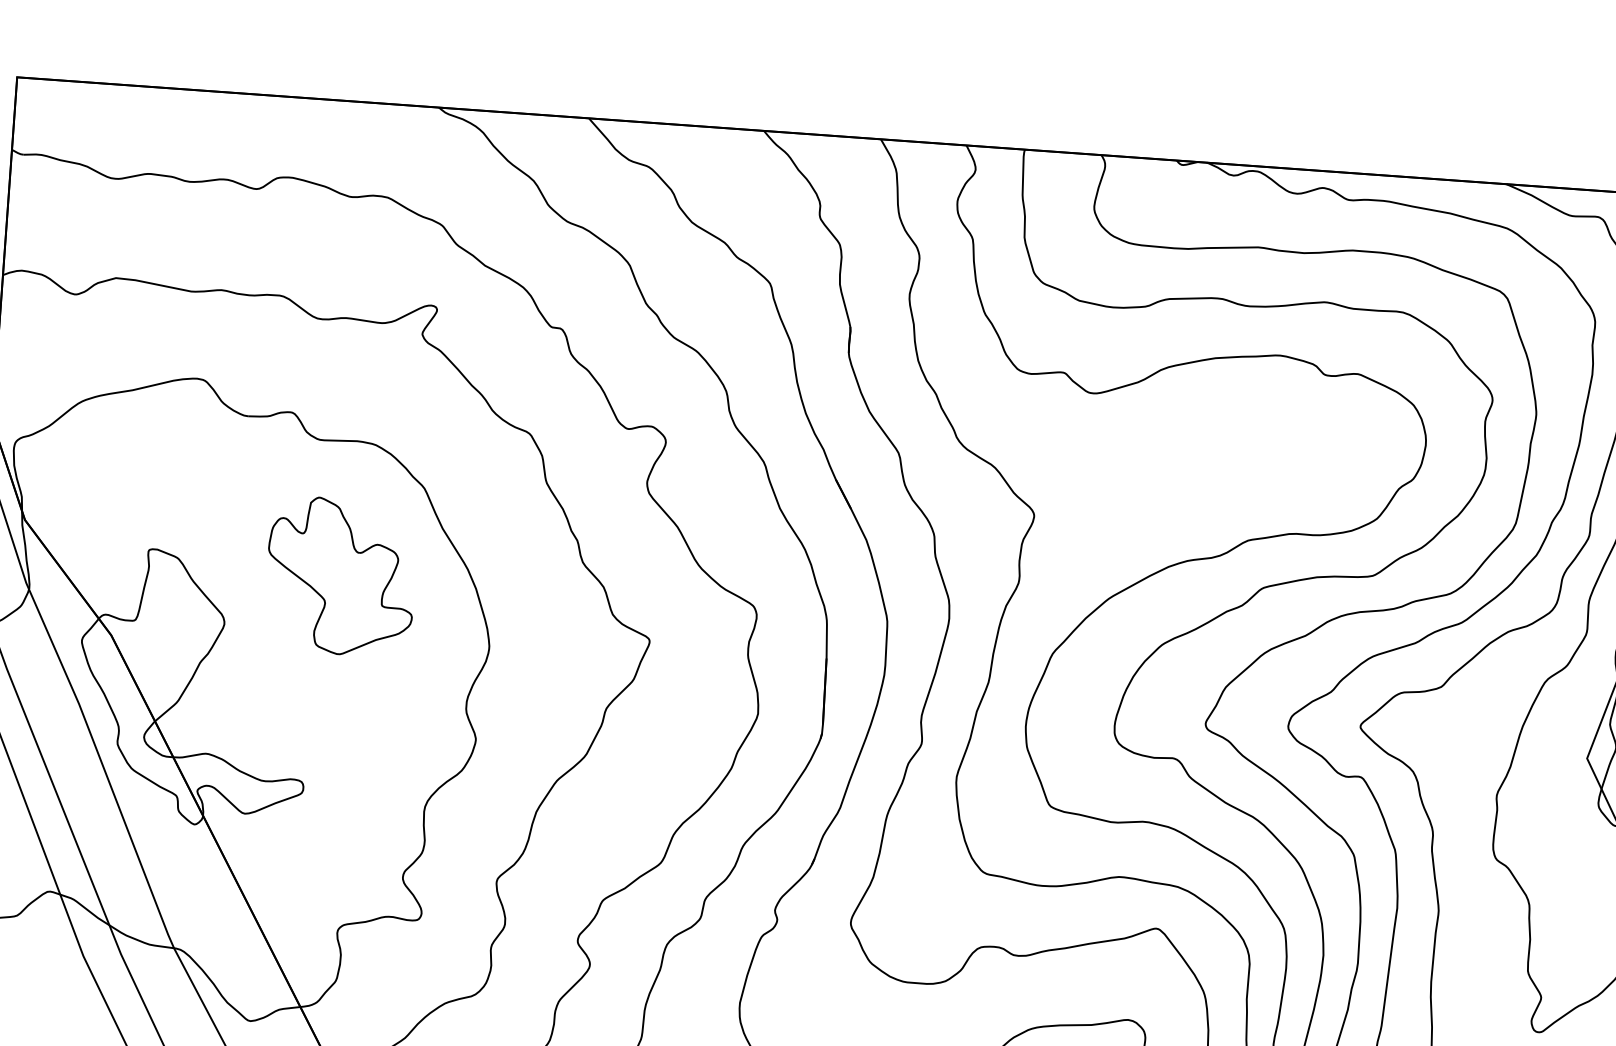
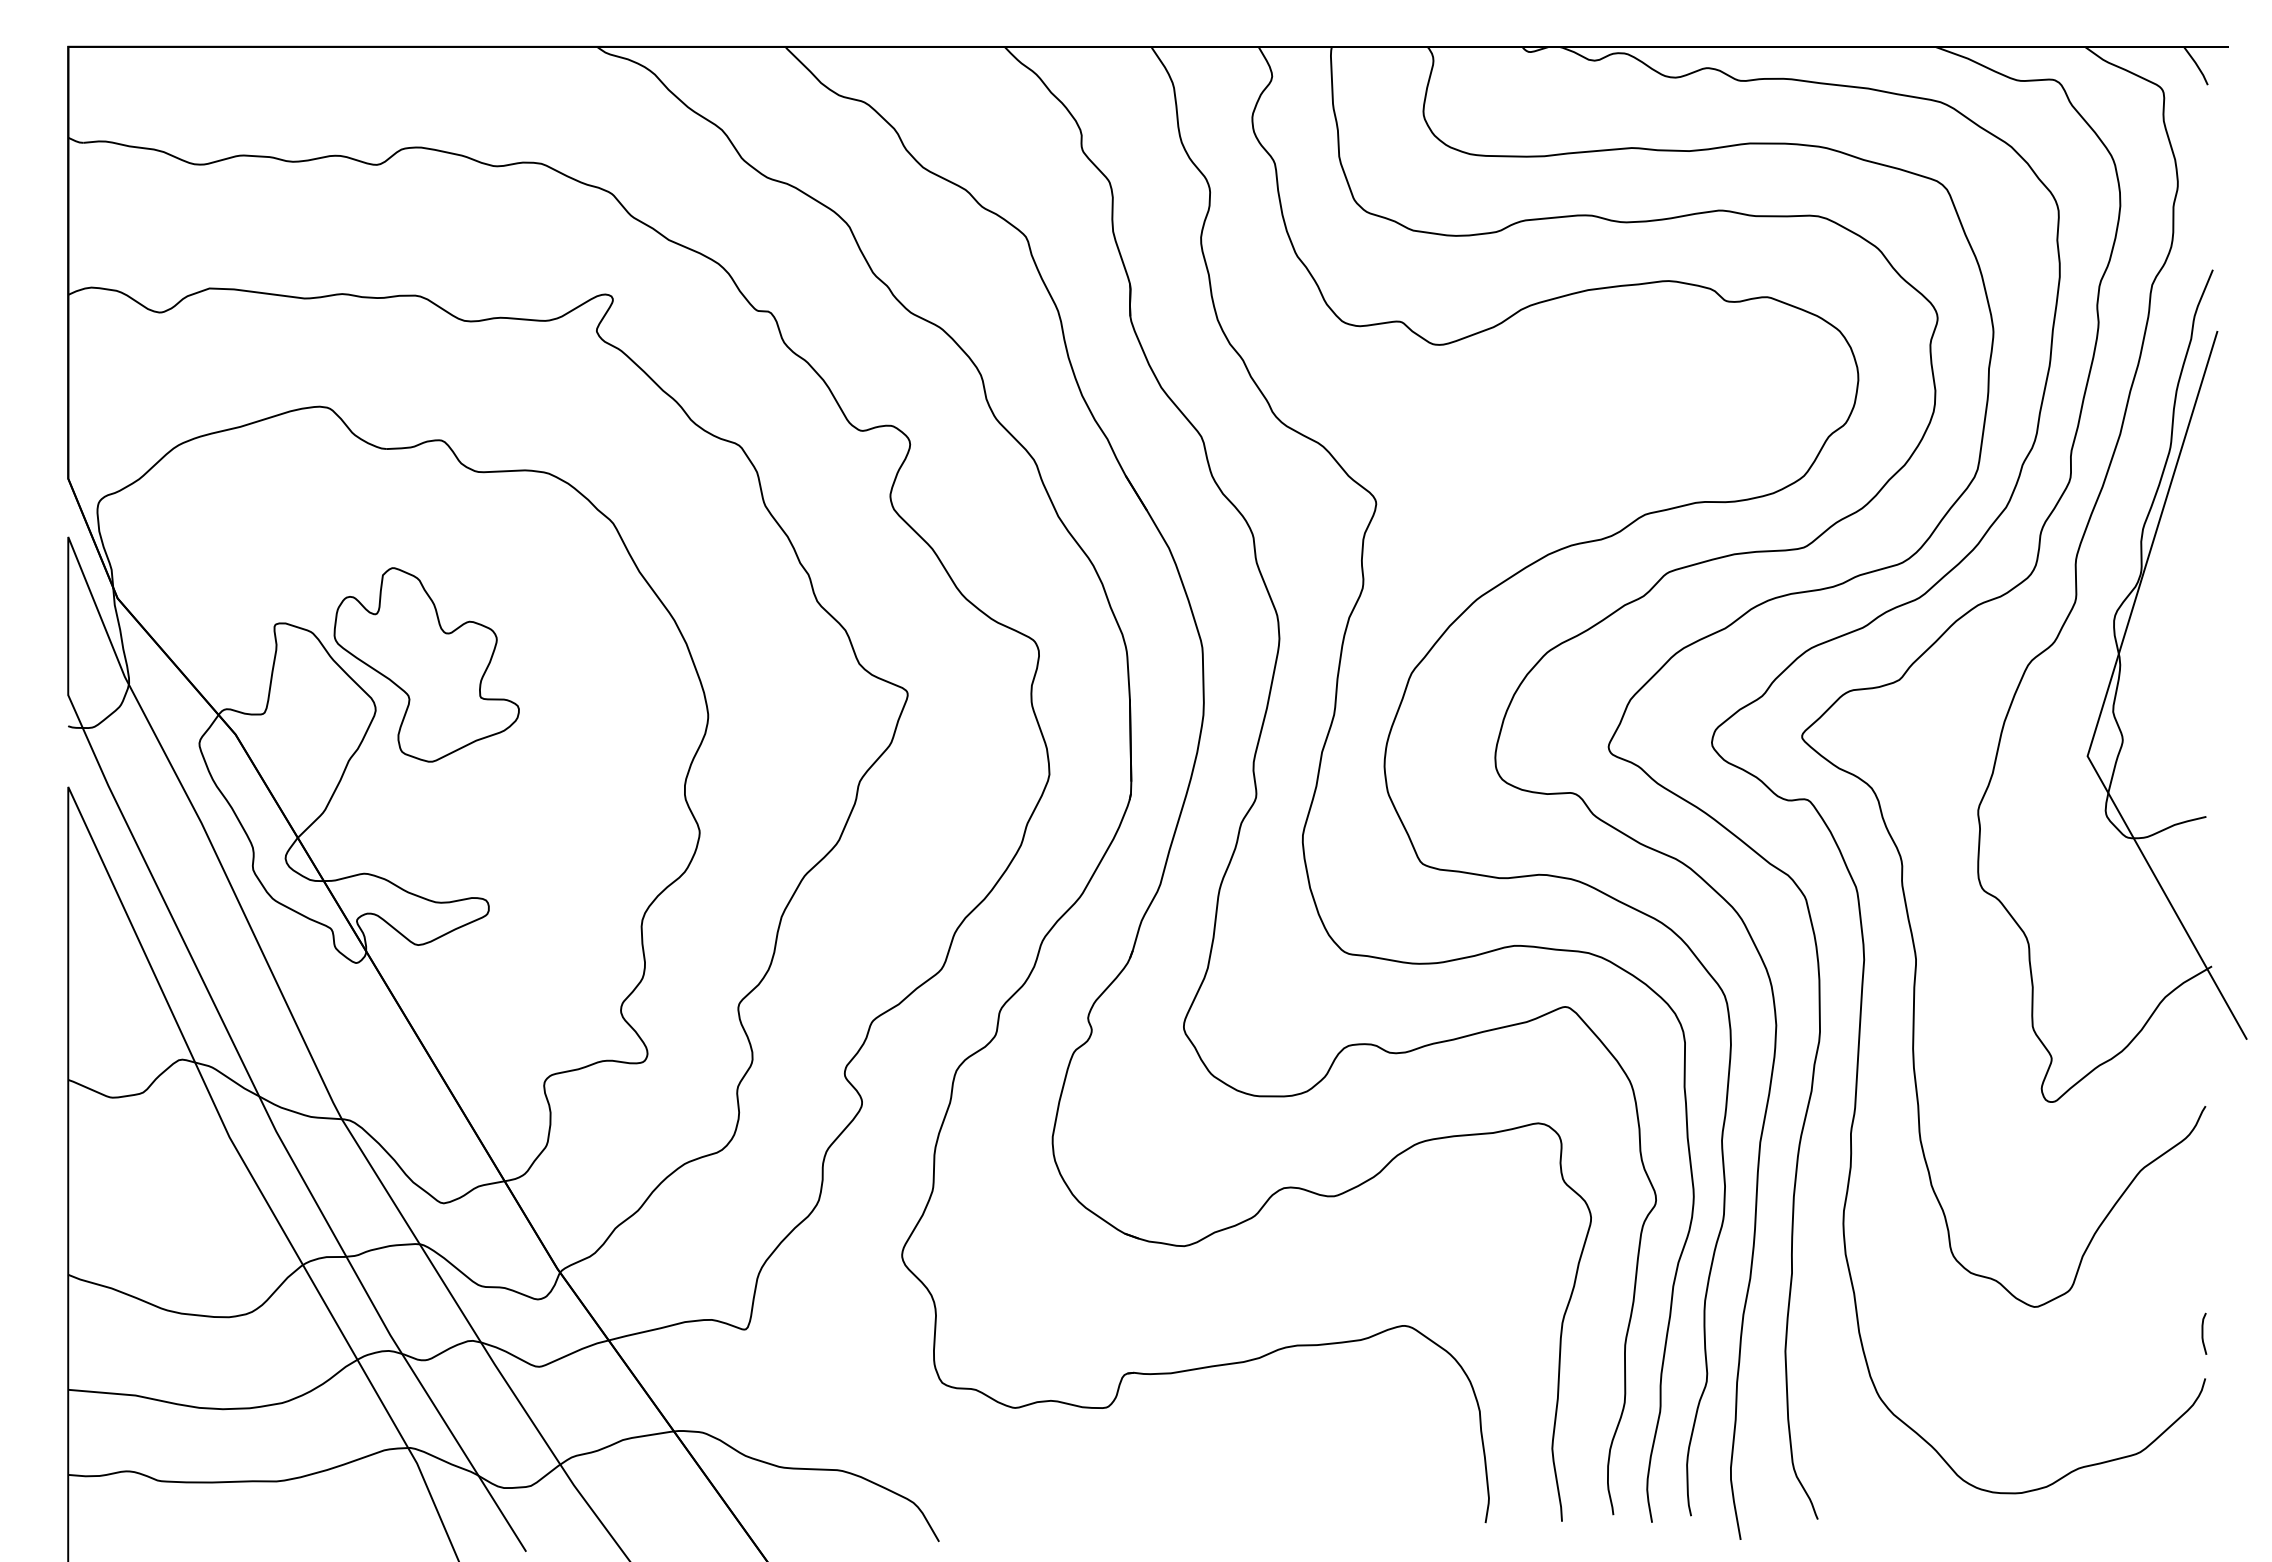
part: (340, 576) -> (426, 664), moved

